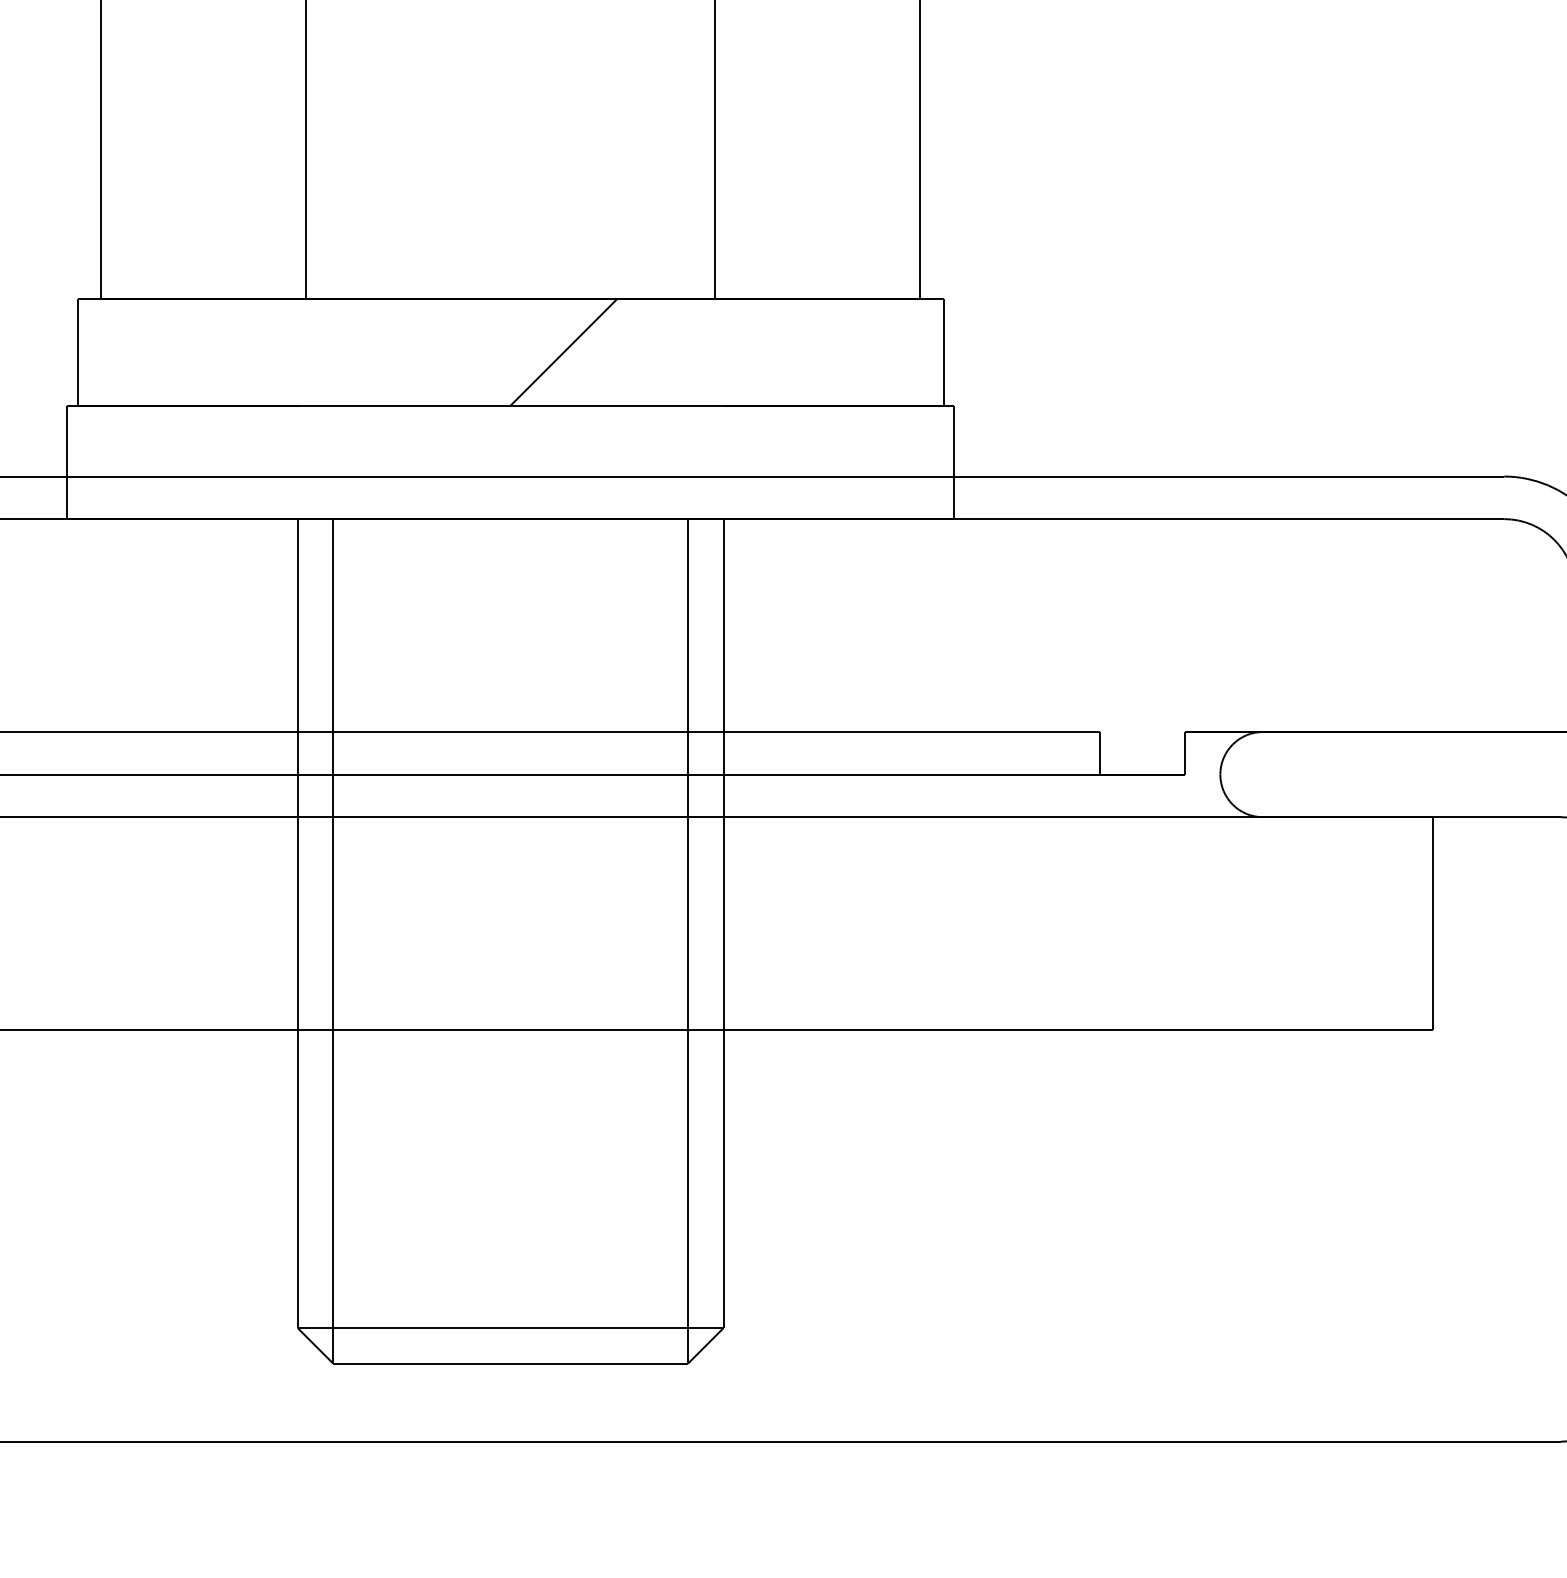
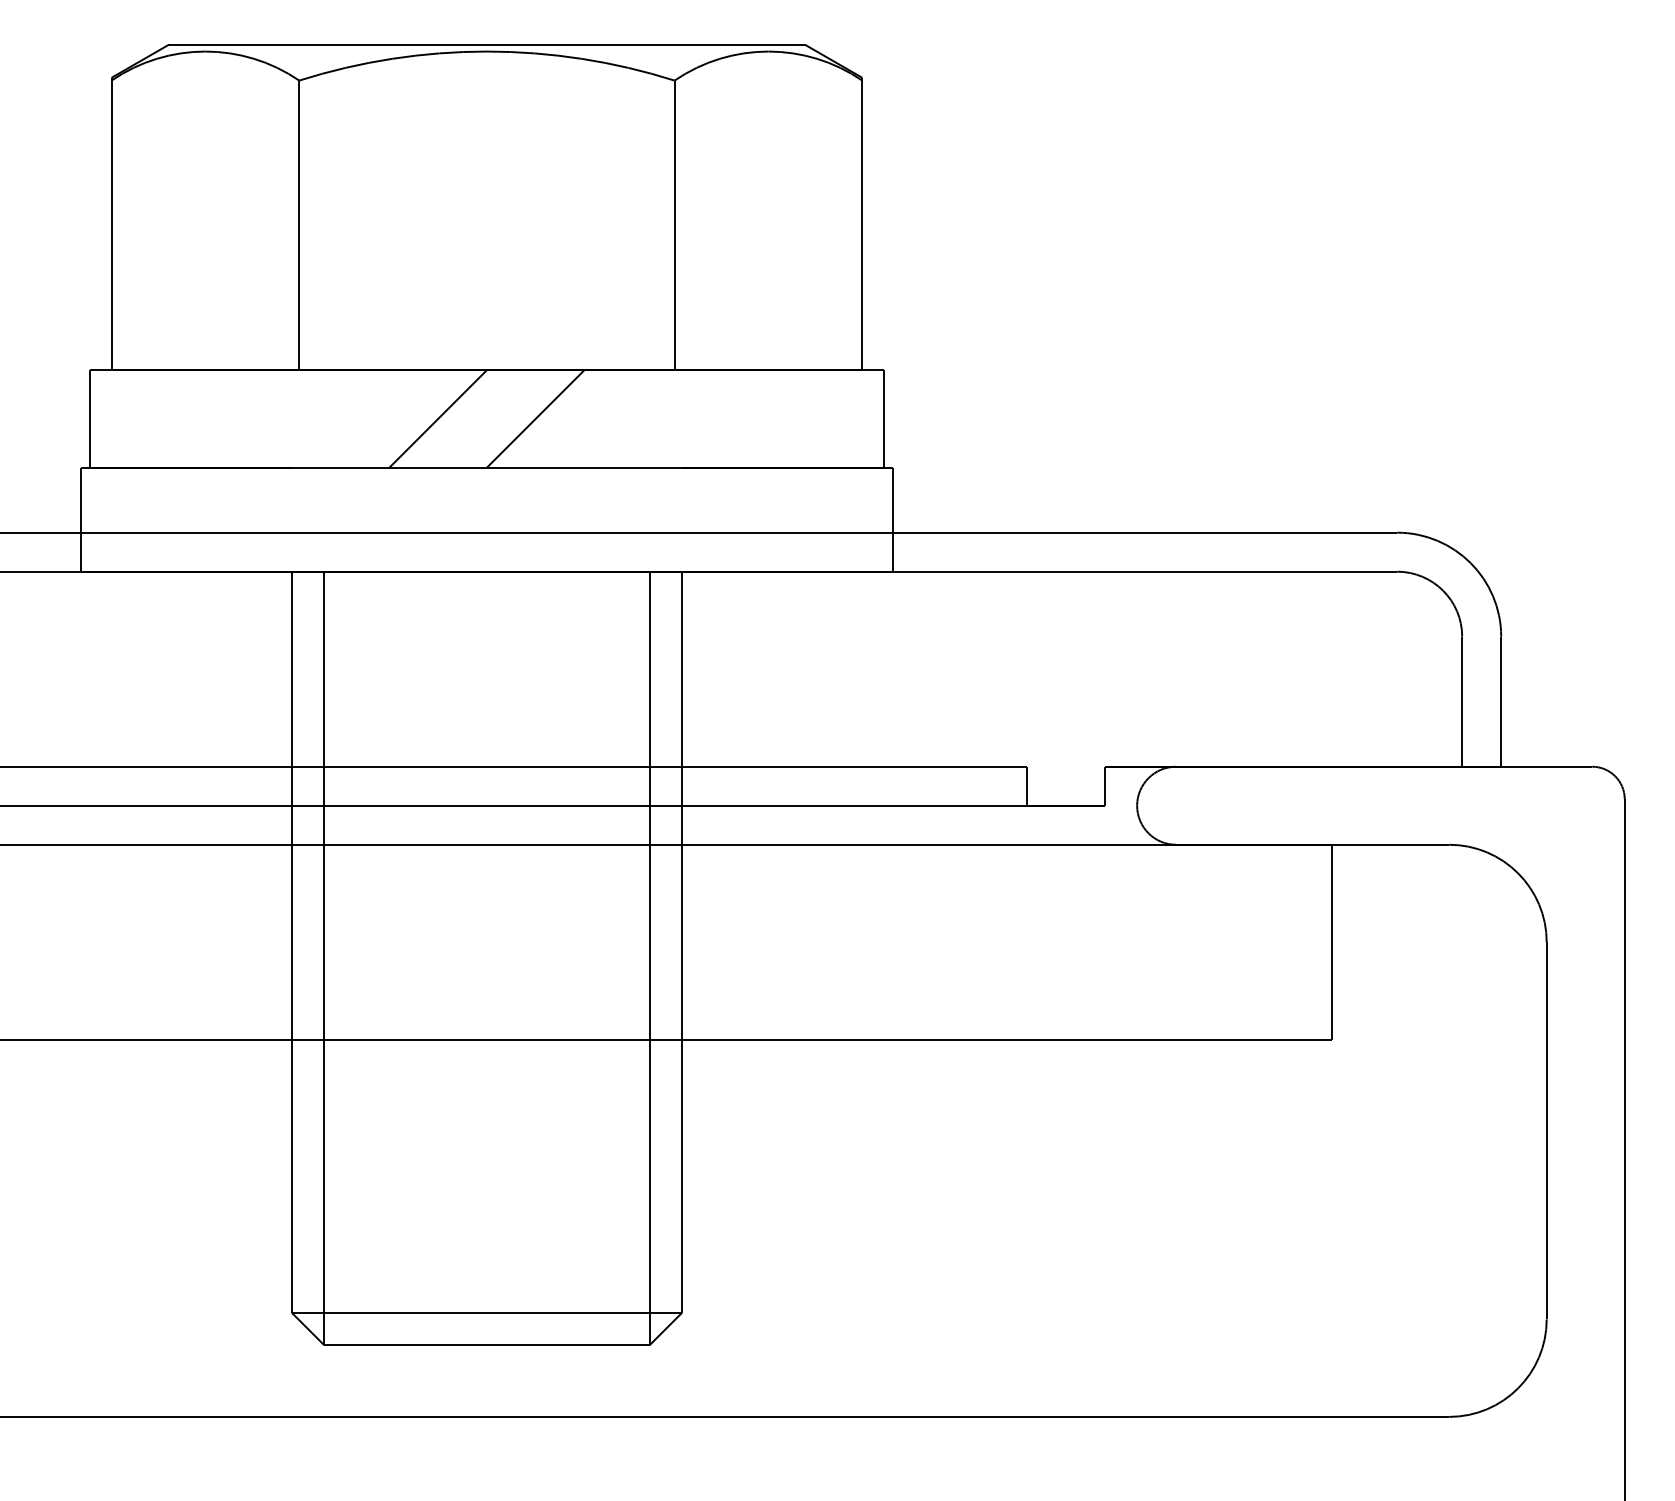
line: (456, 351) -> (437, 418), added

